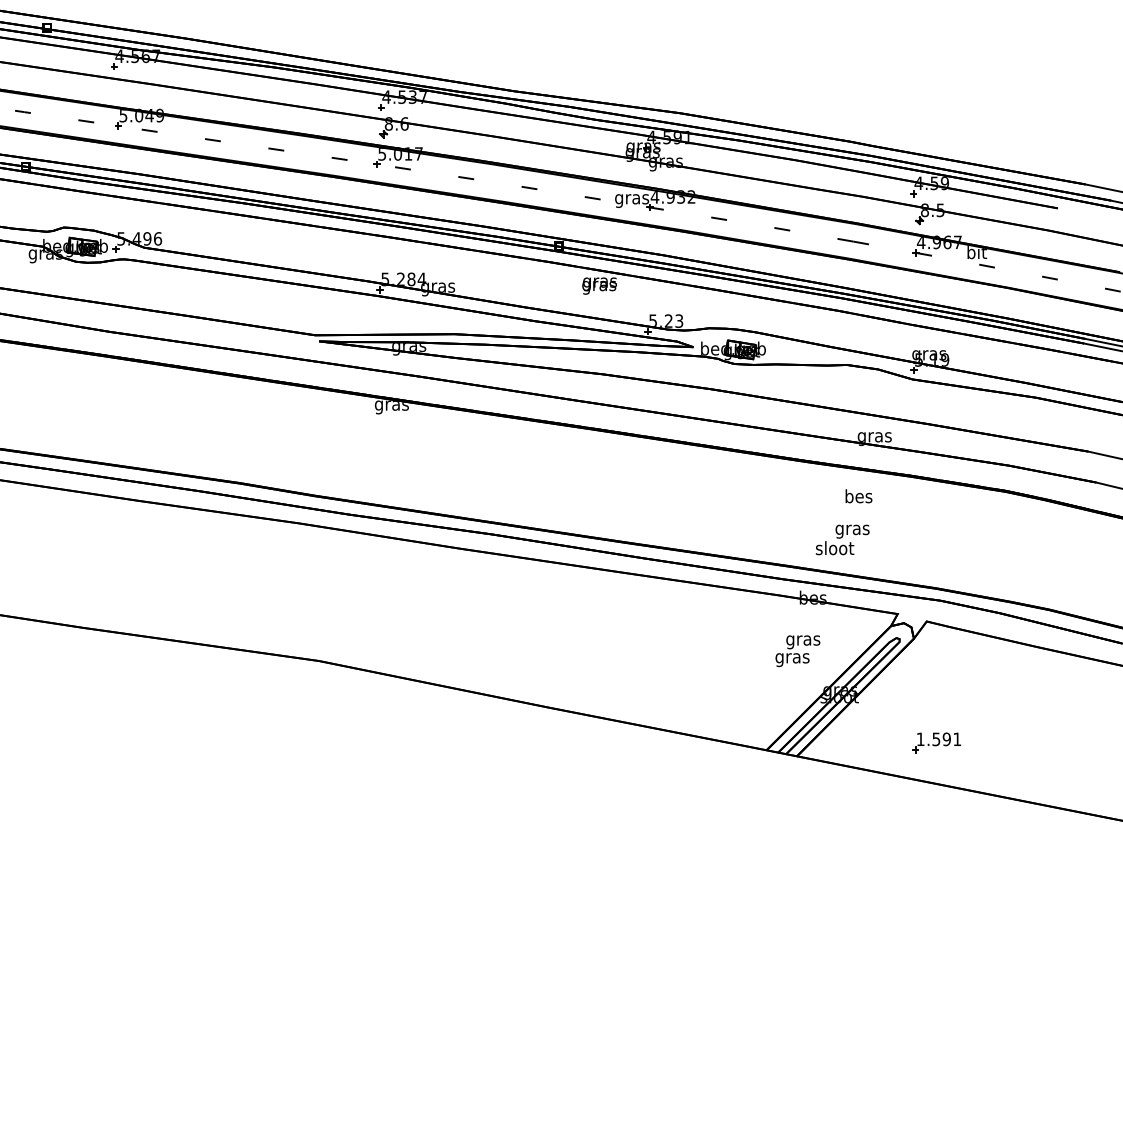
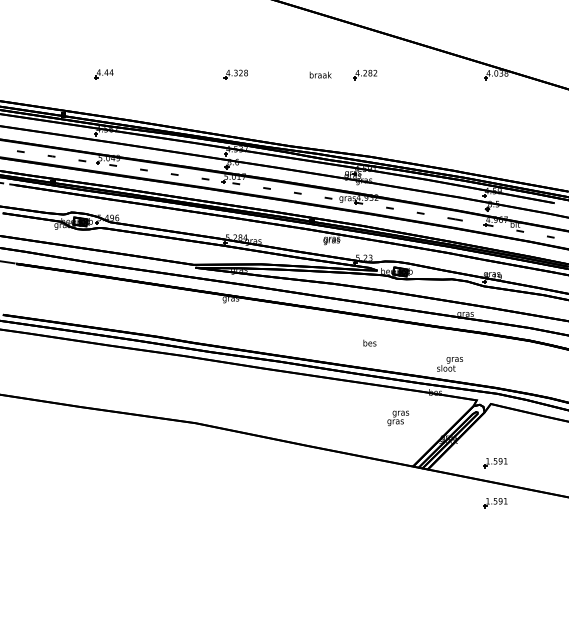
text: (858, 495) -> (369, 342), moved
text: (798, 651) -> (398, 418), moved
part: (936, 826) -> (495, 503), added

